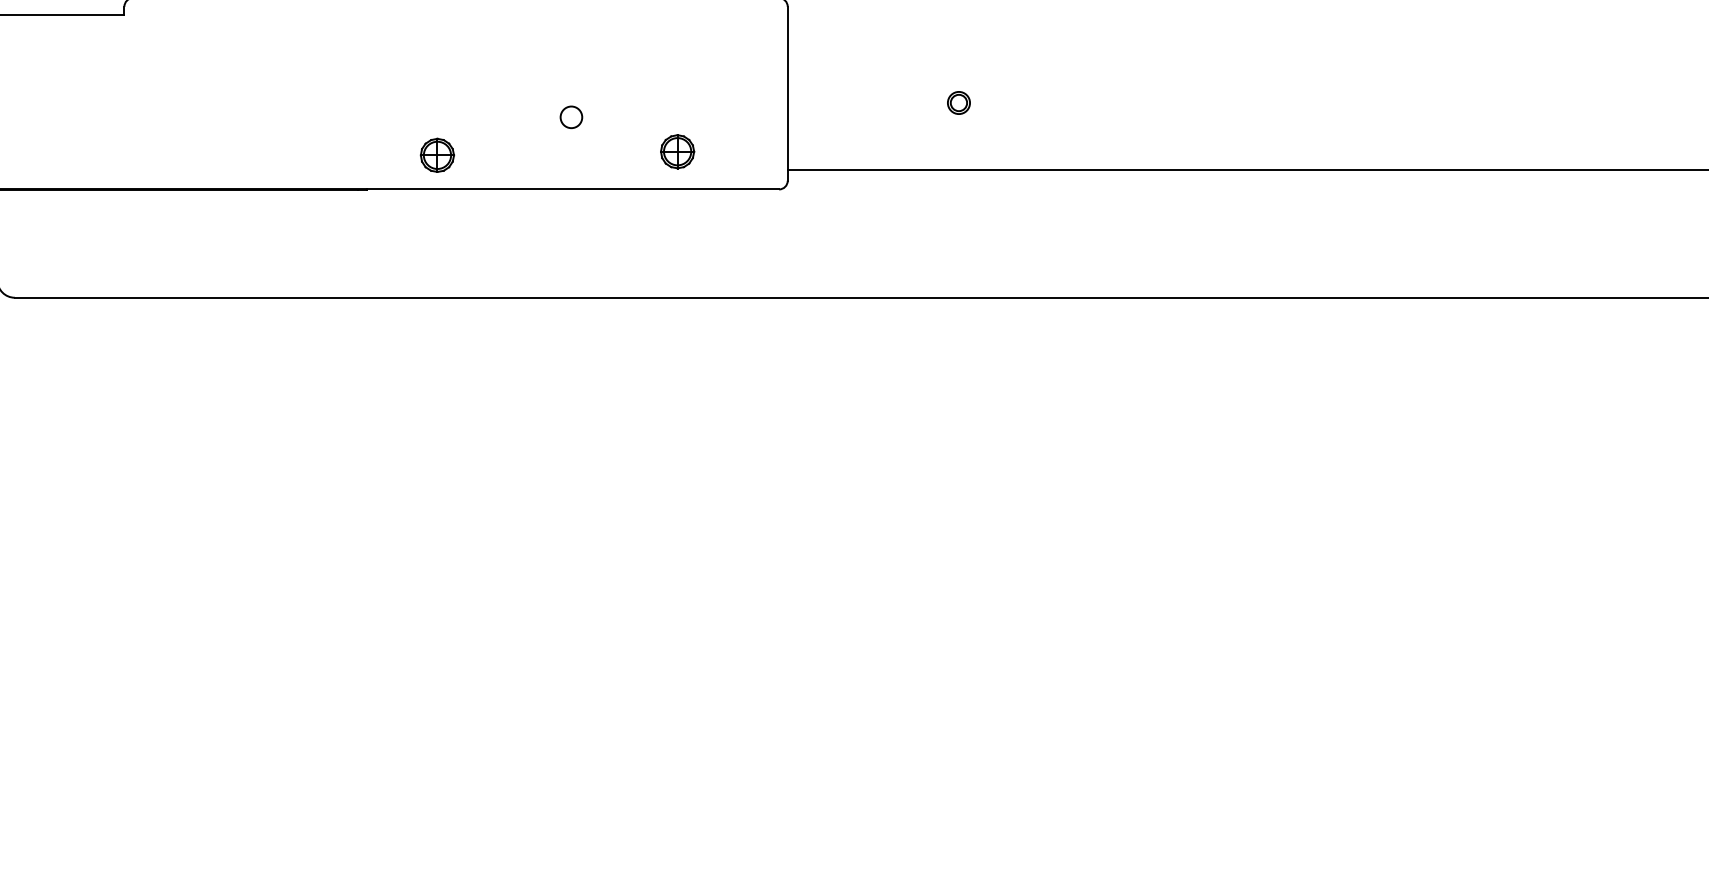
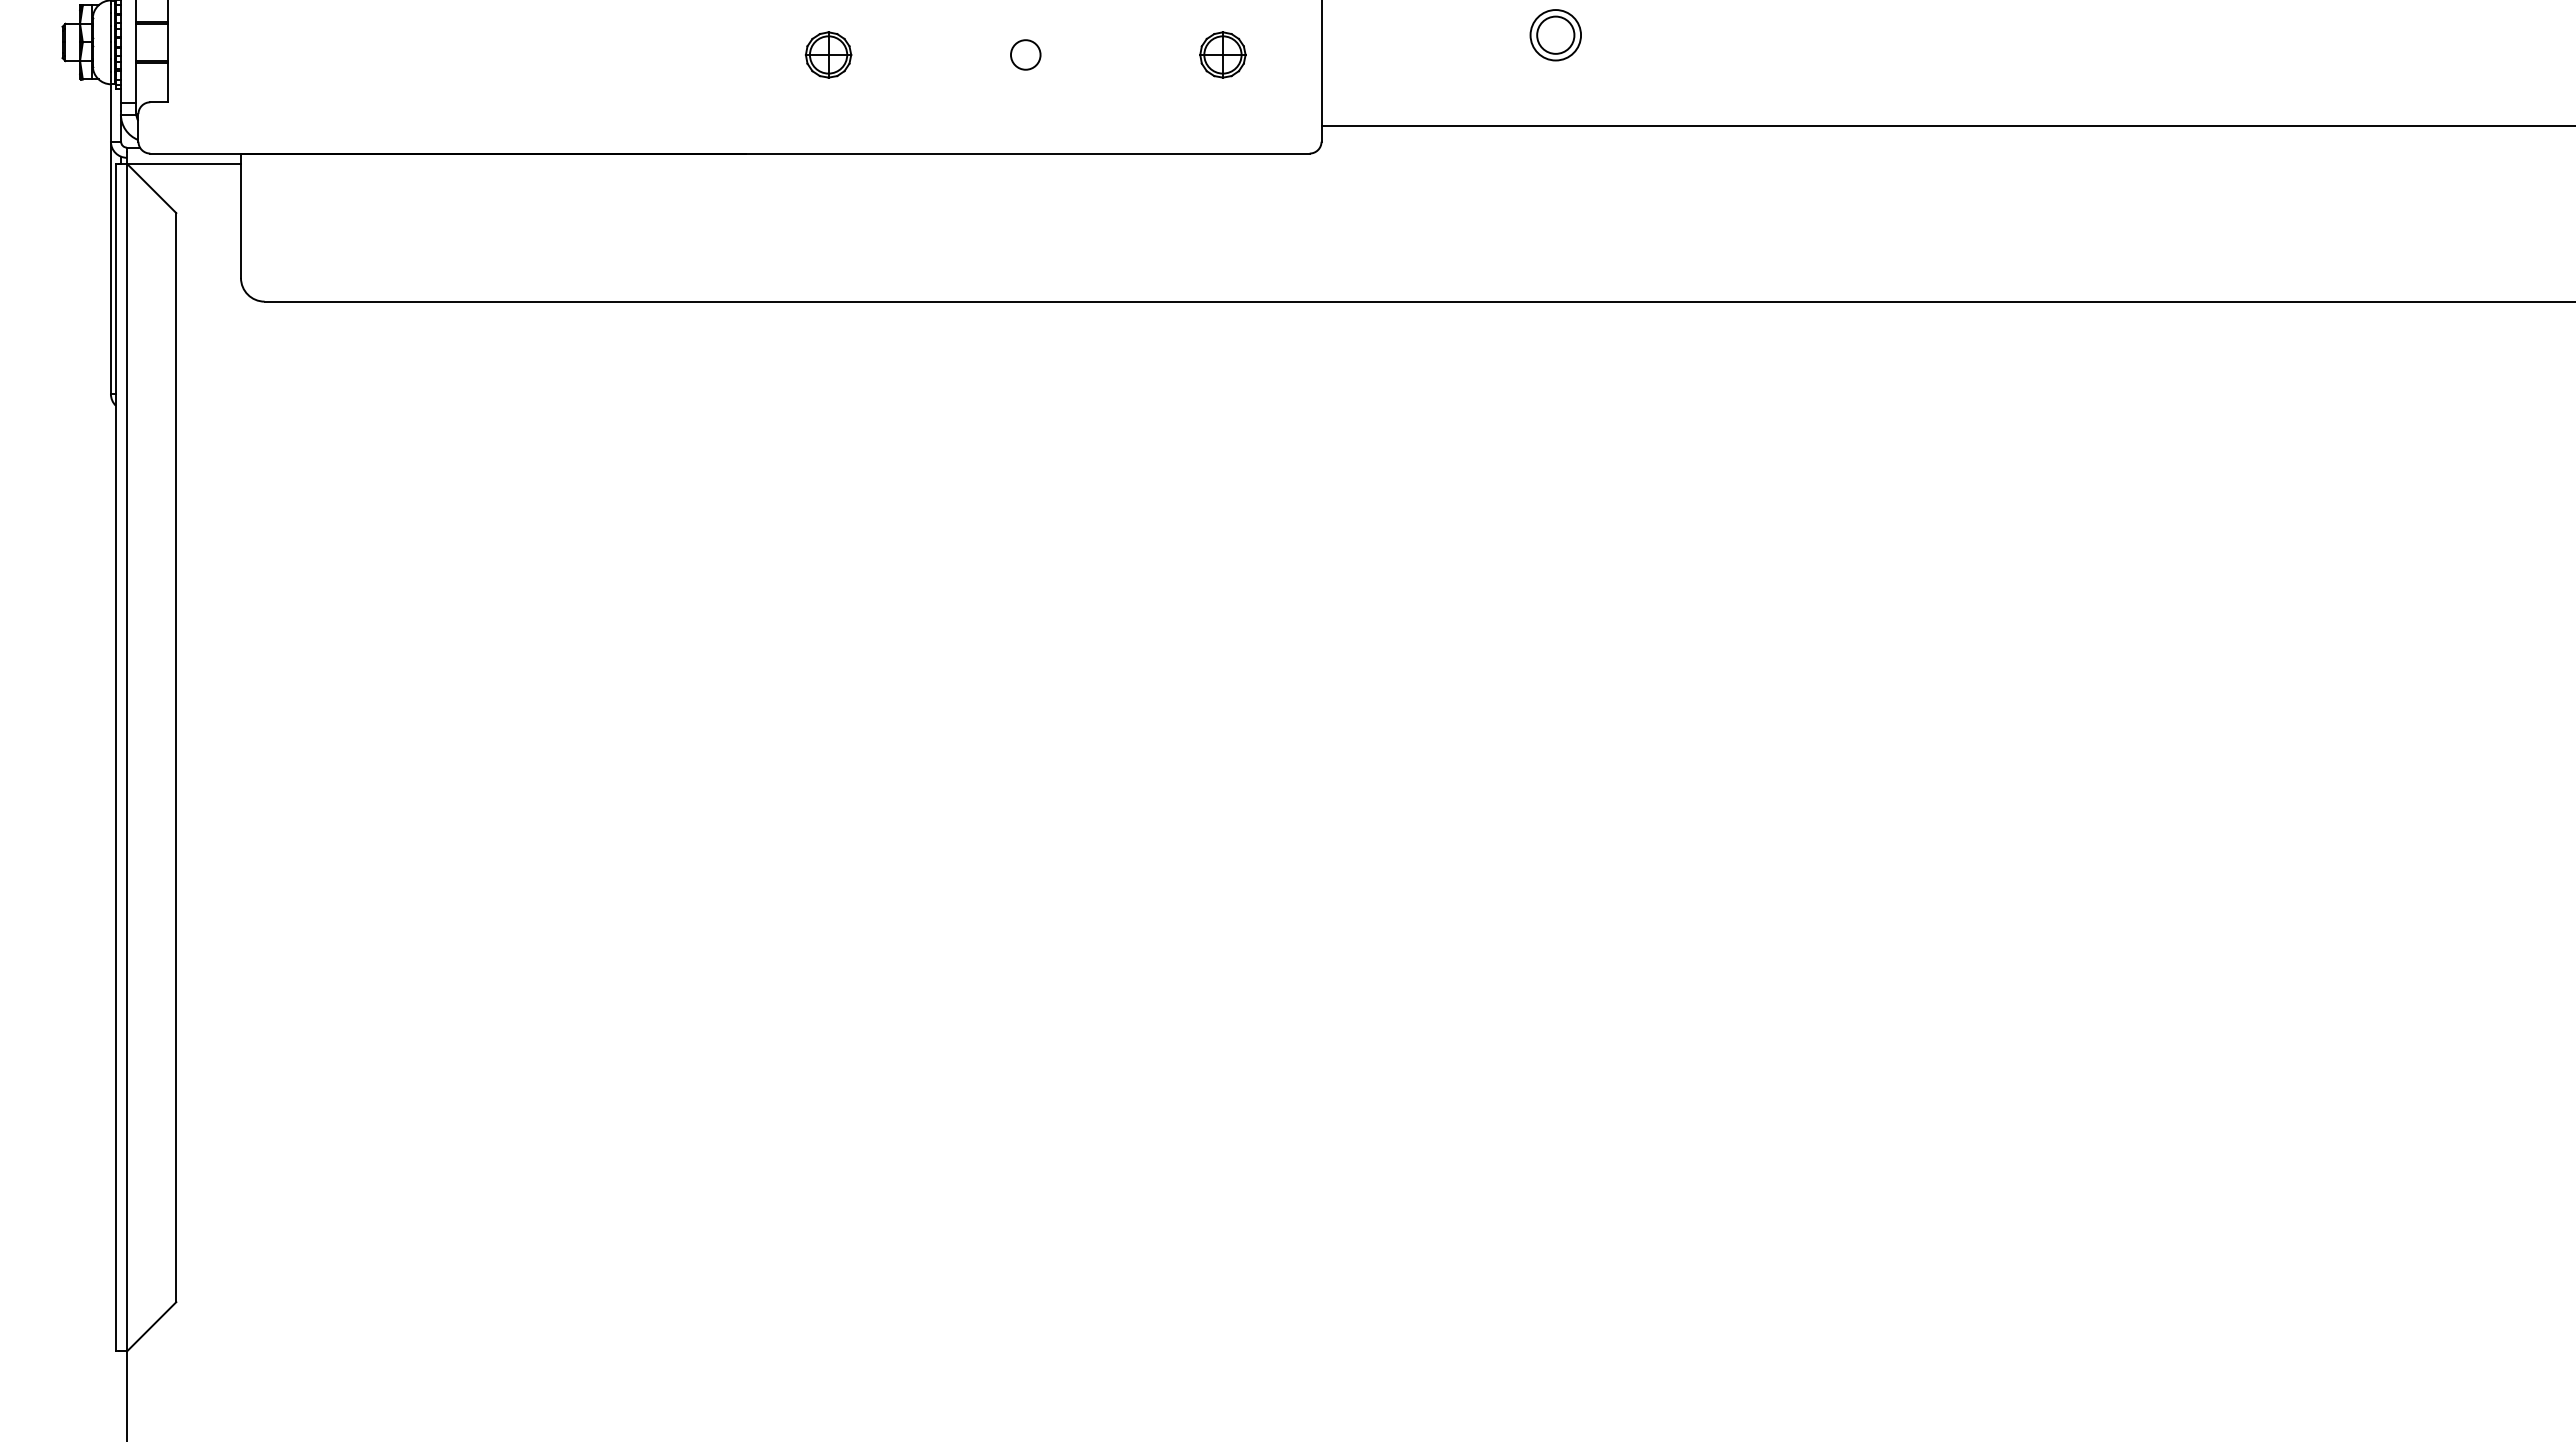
part: (958, 103) -> (1555, 35), size x1.67
part: (677, 151) -> (1222, 54), moved
part: (437, 155) -> (828, 54), moved

